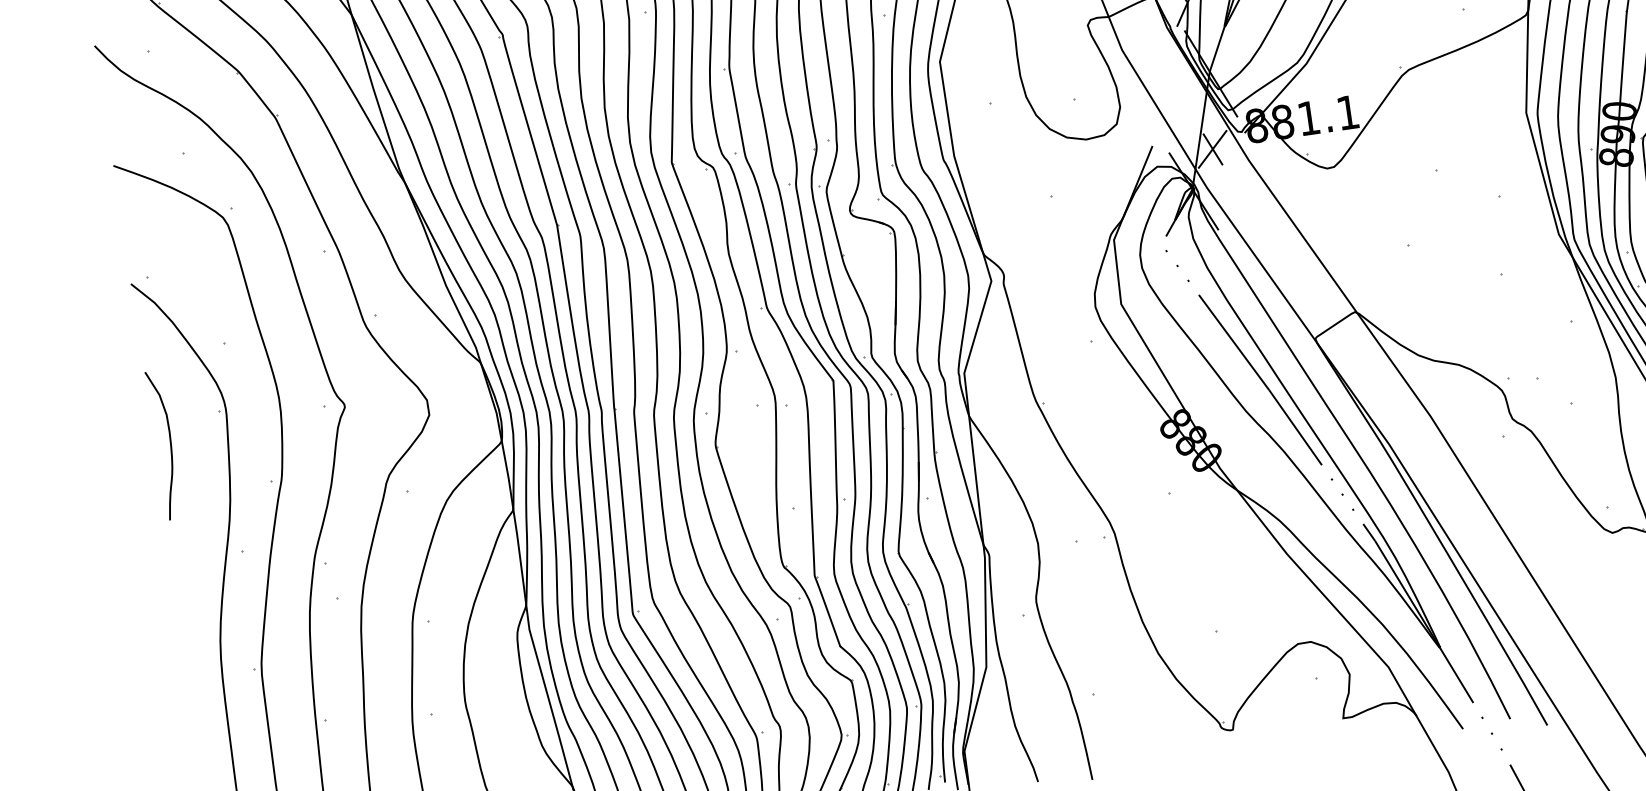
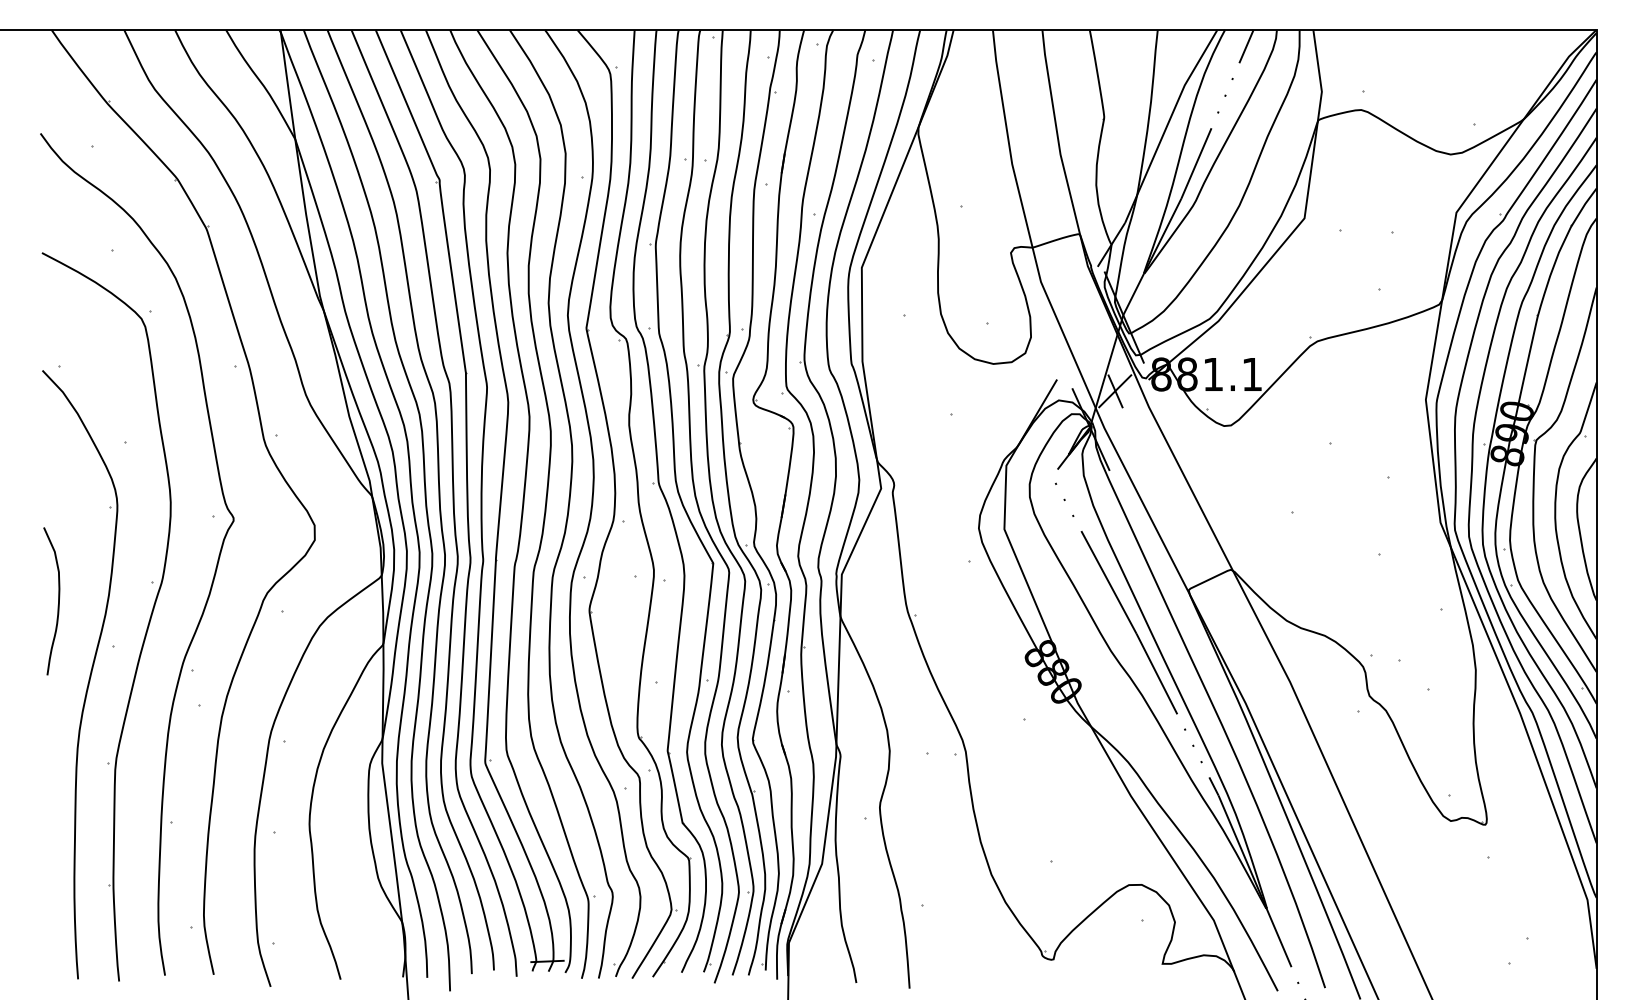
curve: (170, 444) -> (58, 601), moved

